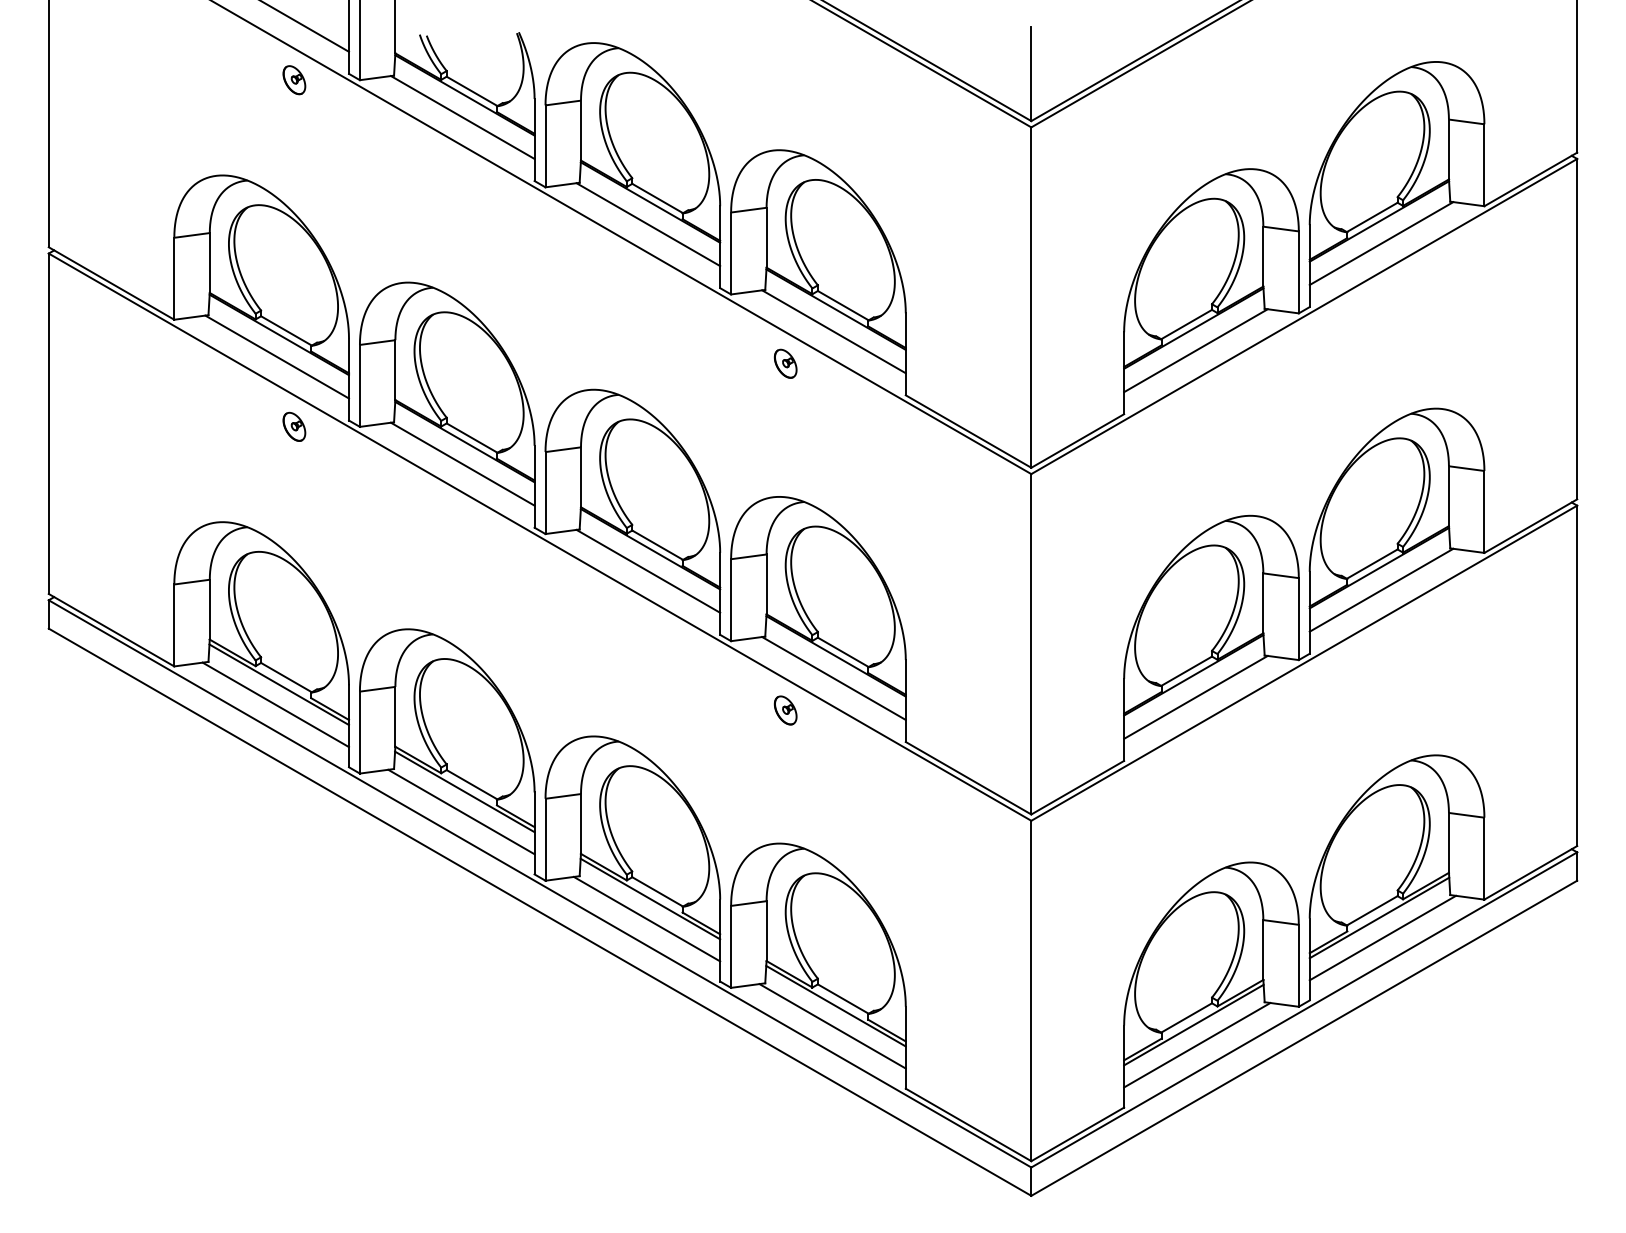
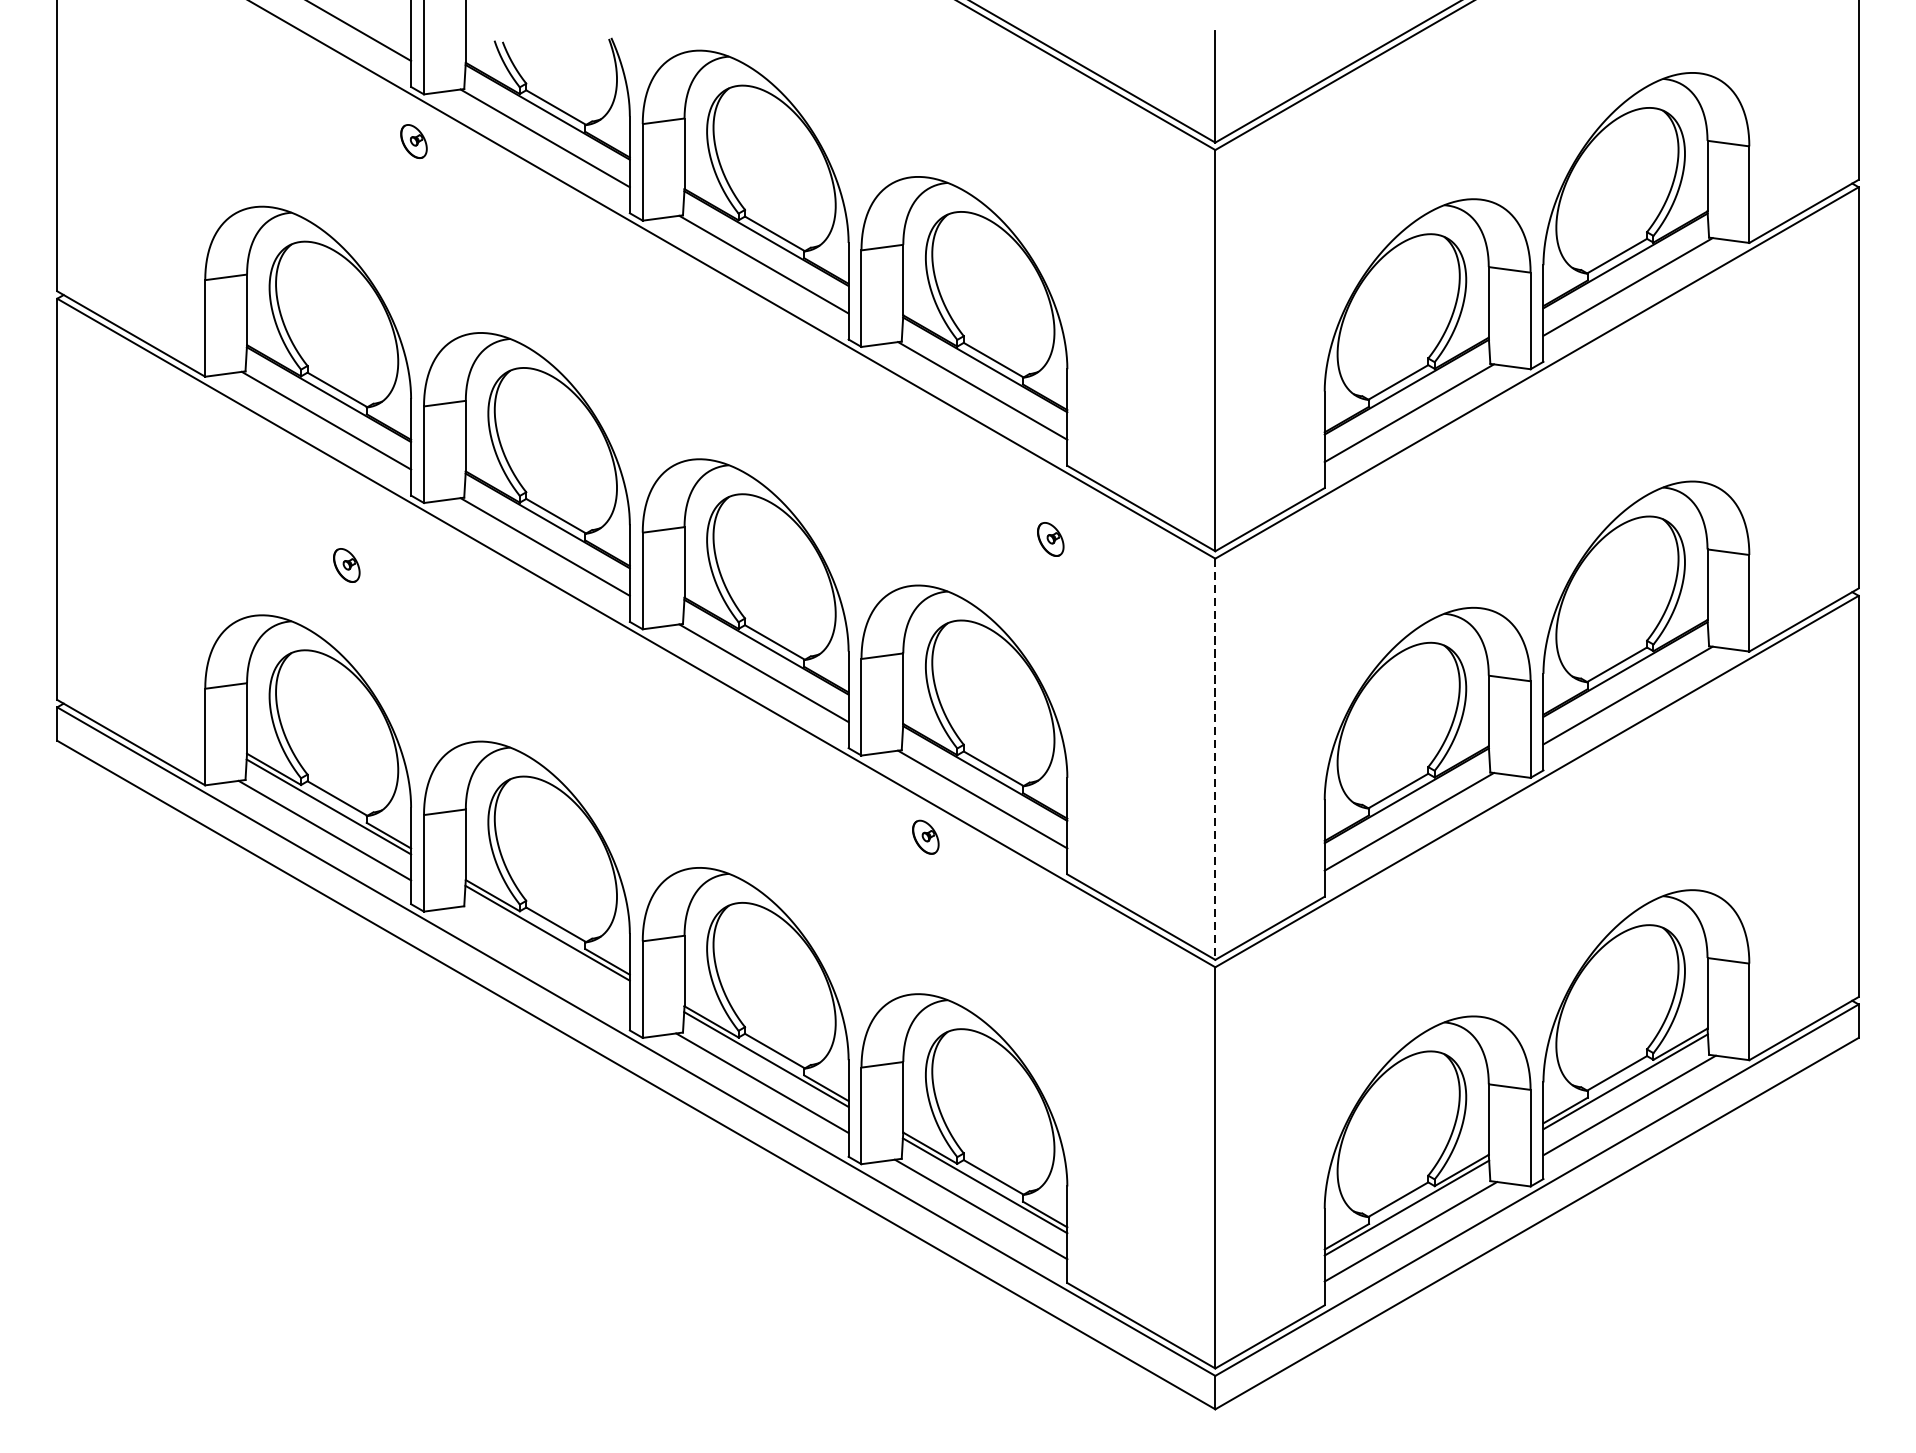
part: (294, 80) -> (414, 141), moved
part: (785, 363) -> (1050, 539), moved
part: (294, 426) -> (346, 565), moved
line: (1031, 644) -> (1215, 759), solid -> dashed
line: (461, 811) -> (543, 956), removed

